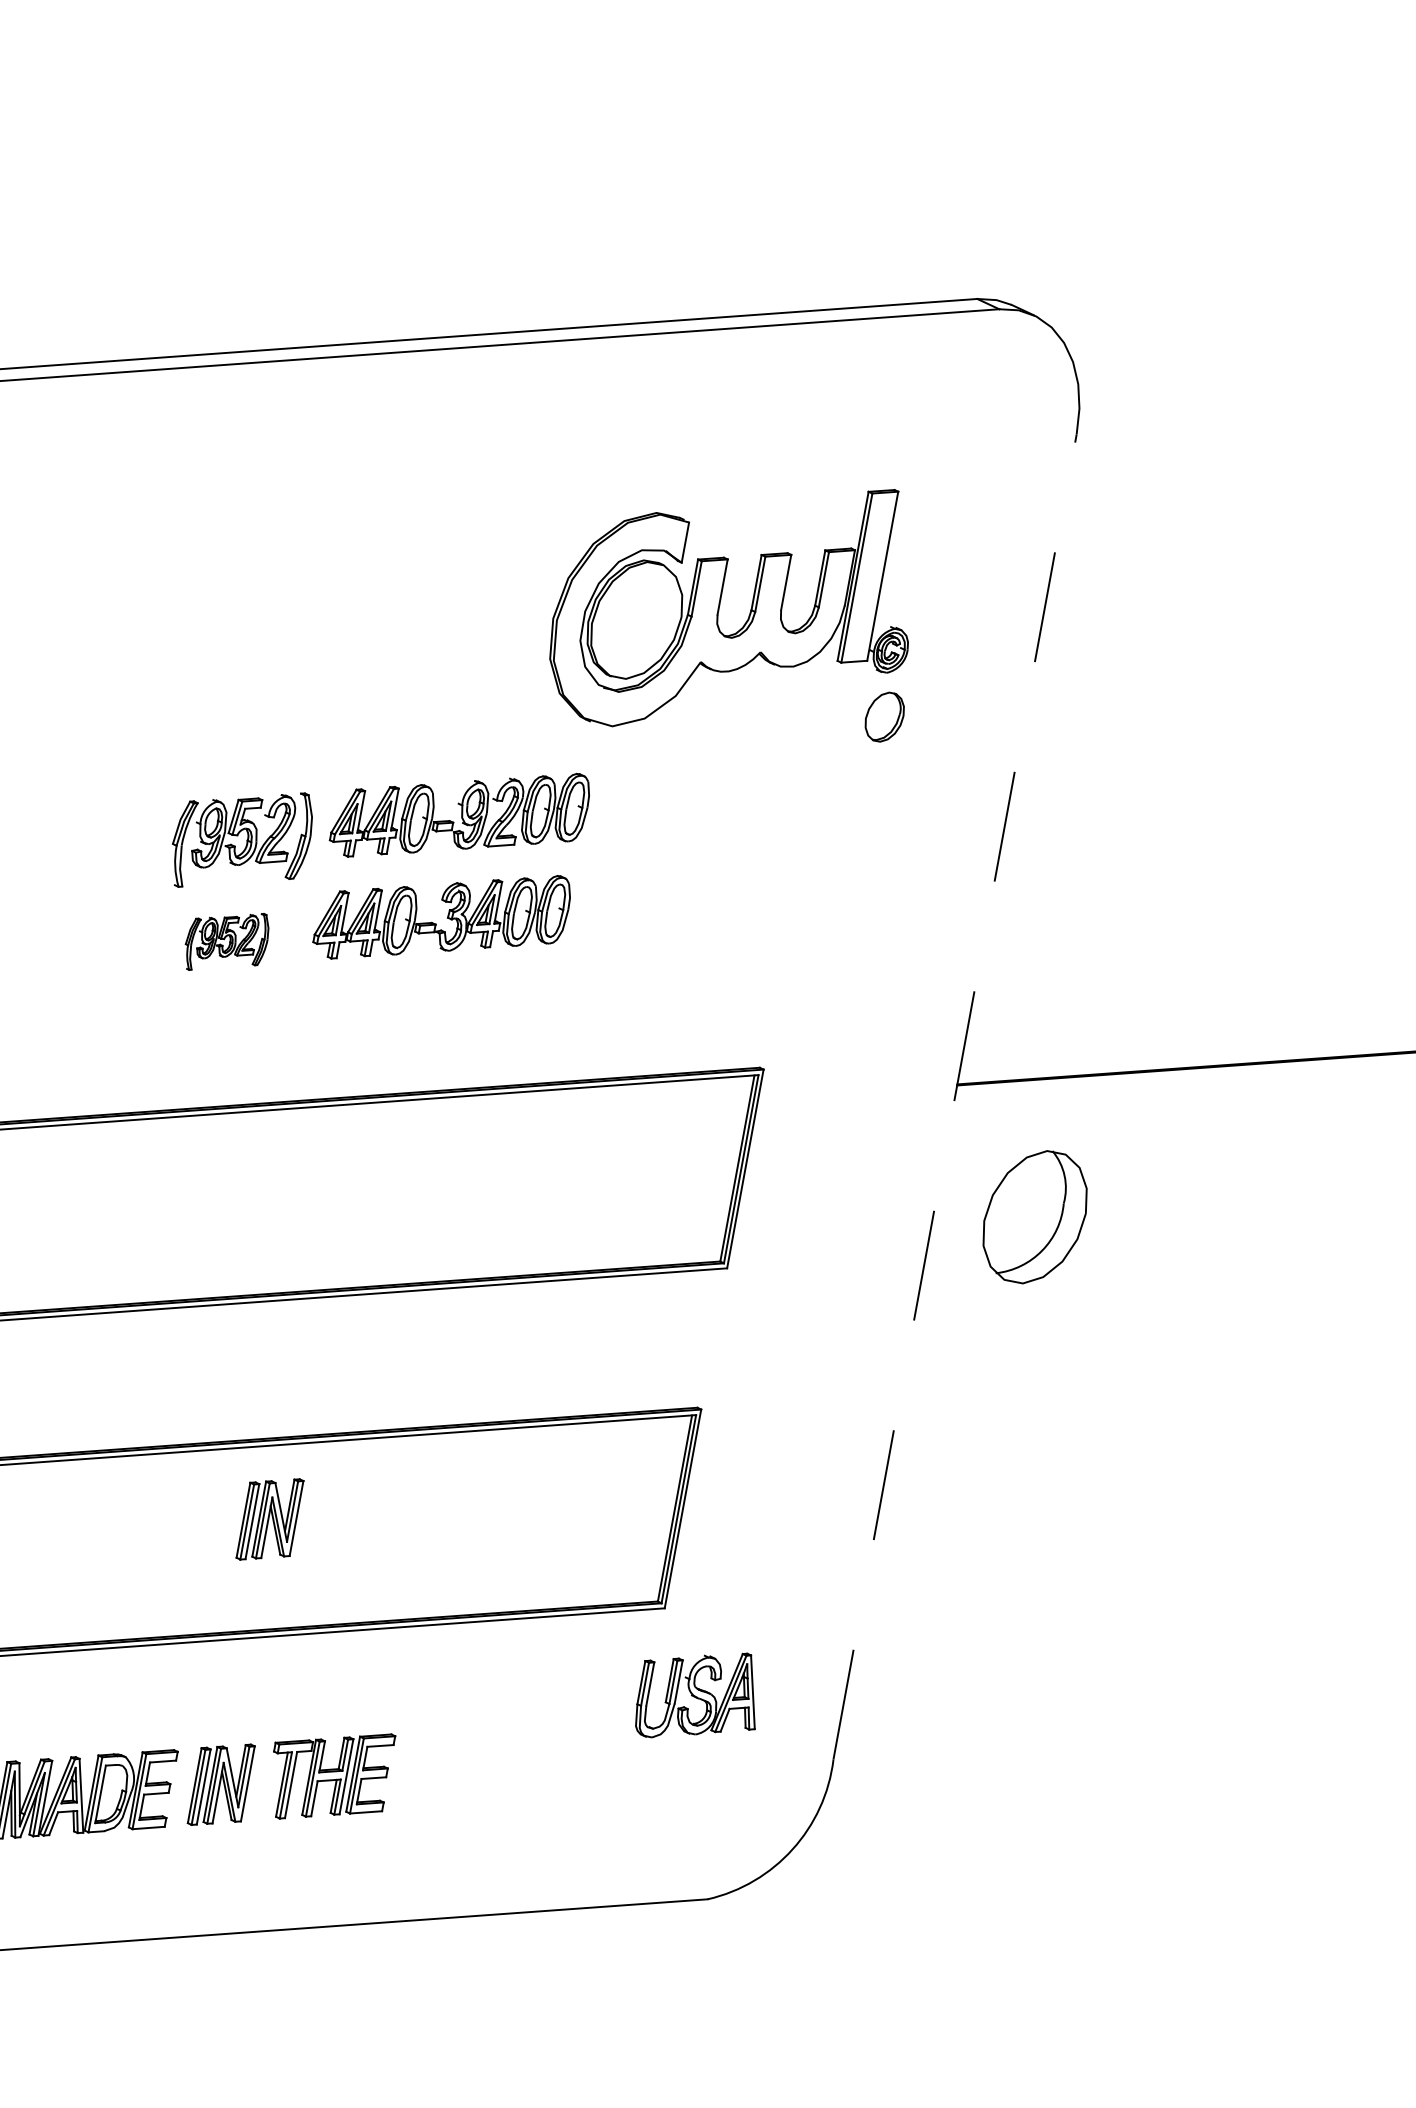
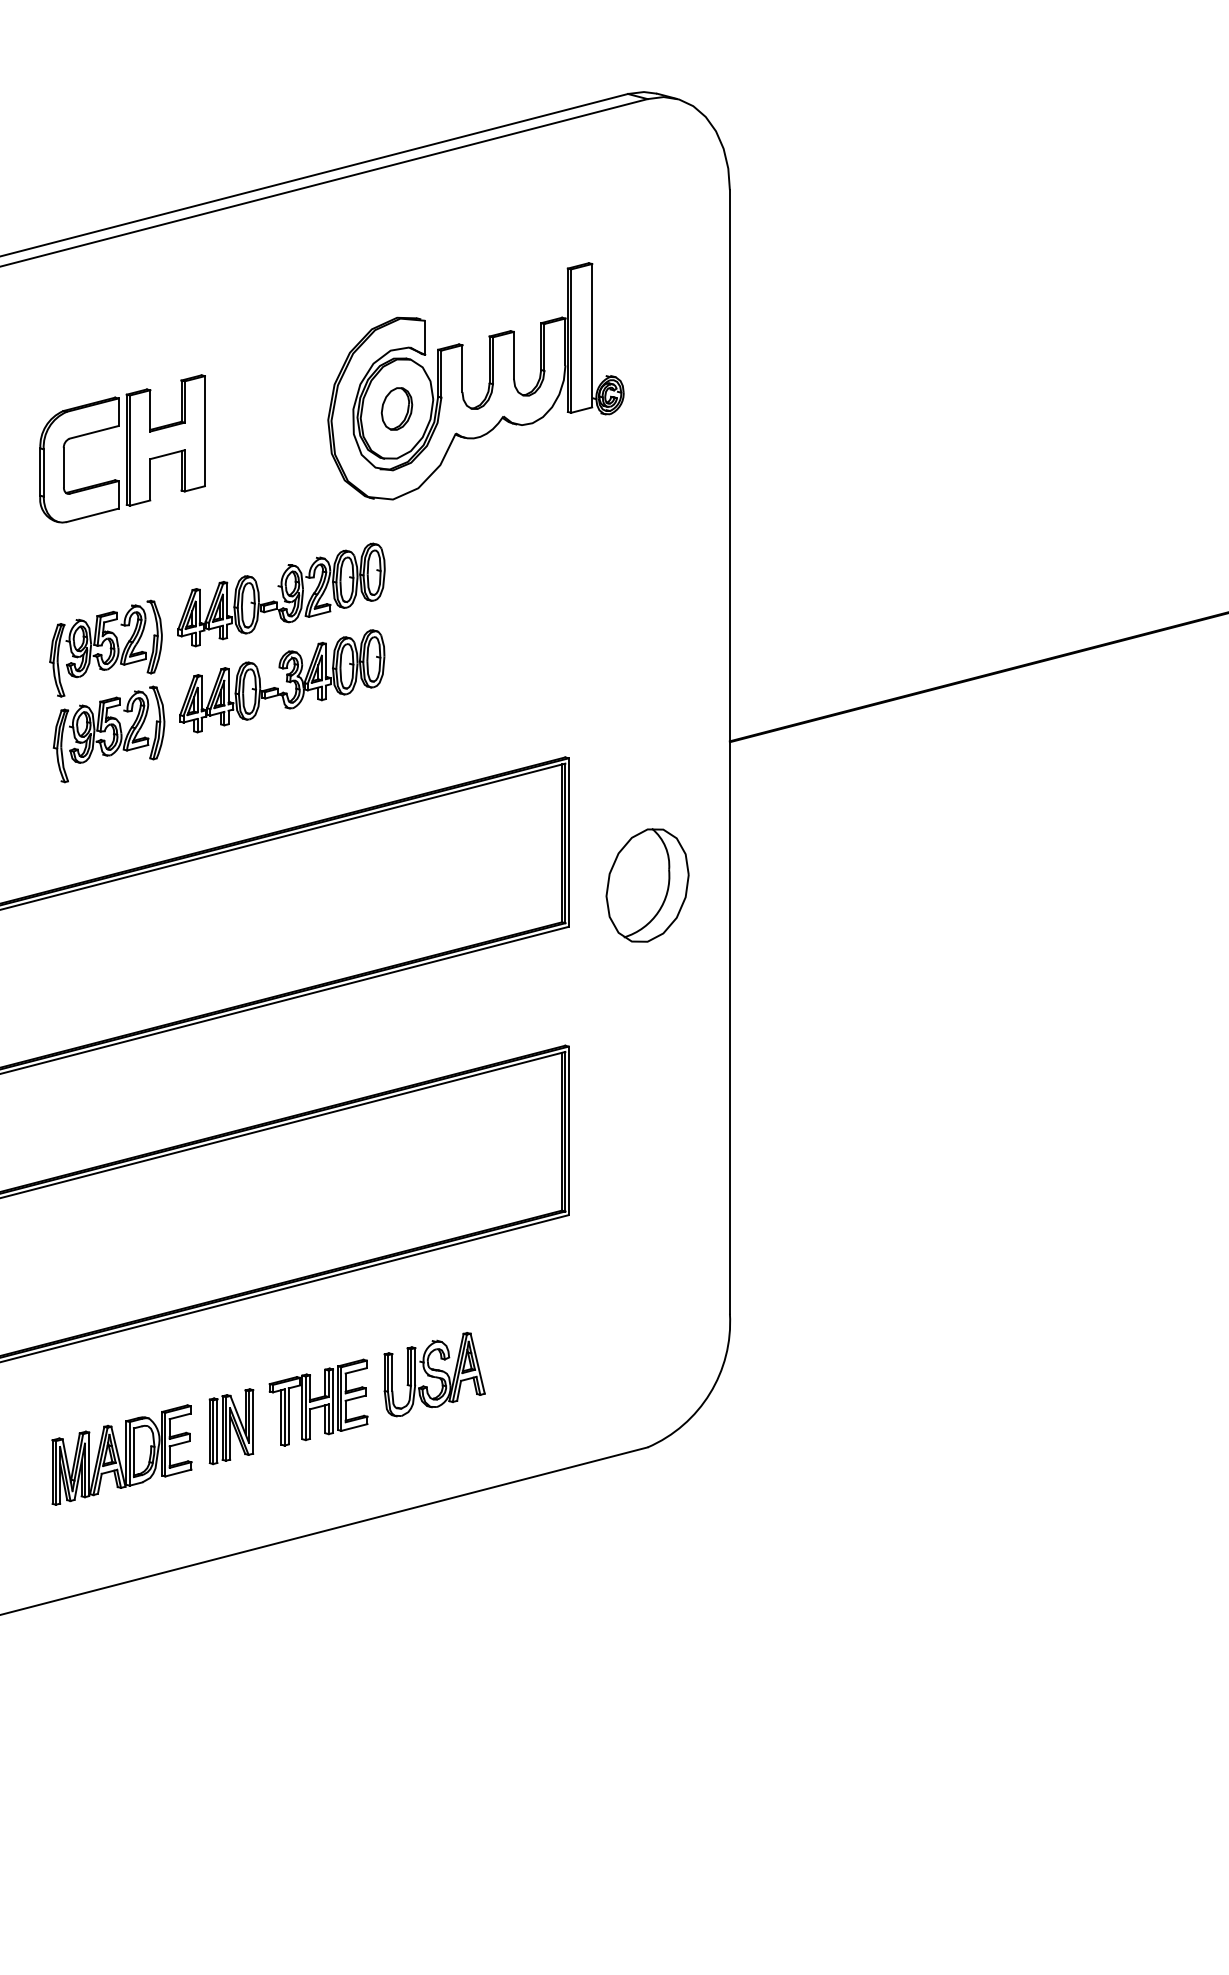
part: (304, 607) -> (122, 448), added
part: (884, 716) -> (396, 408), moved
part: (226, 941) -> (108, 734), size x1.67
line: (954, 1096) -> (729, 751), dashed -> solid
part: (1034, 1217) -> (647, 885), moved
part: (270, 1519) -> (231, 1201), removed
part: (699, 1695) -> (434, 1374), moved

